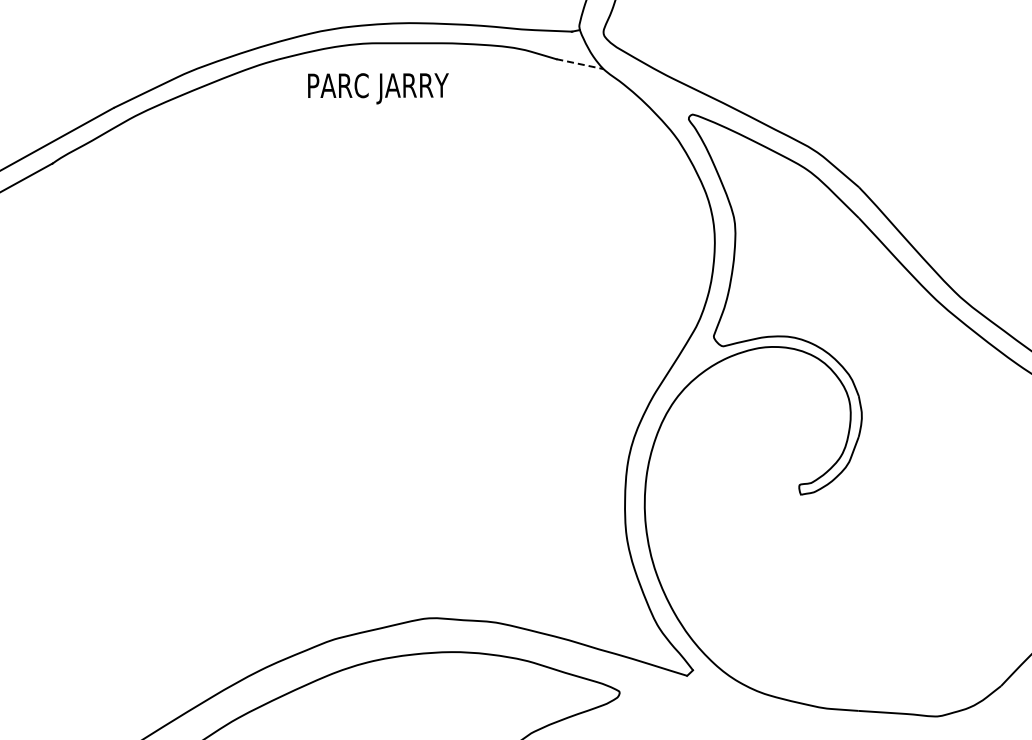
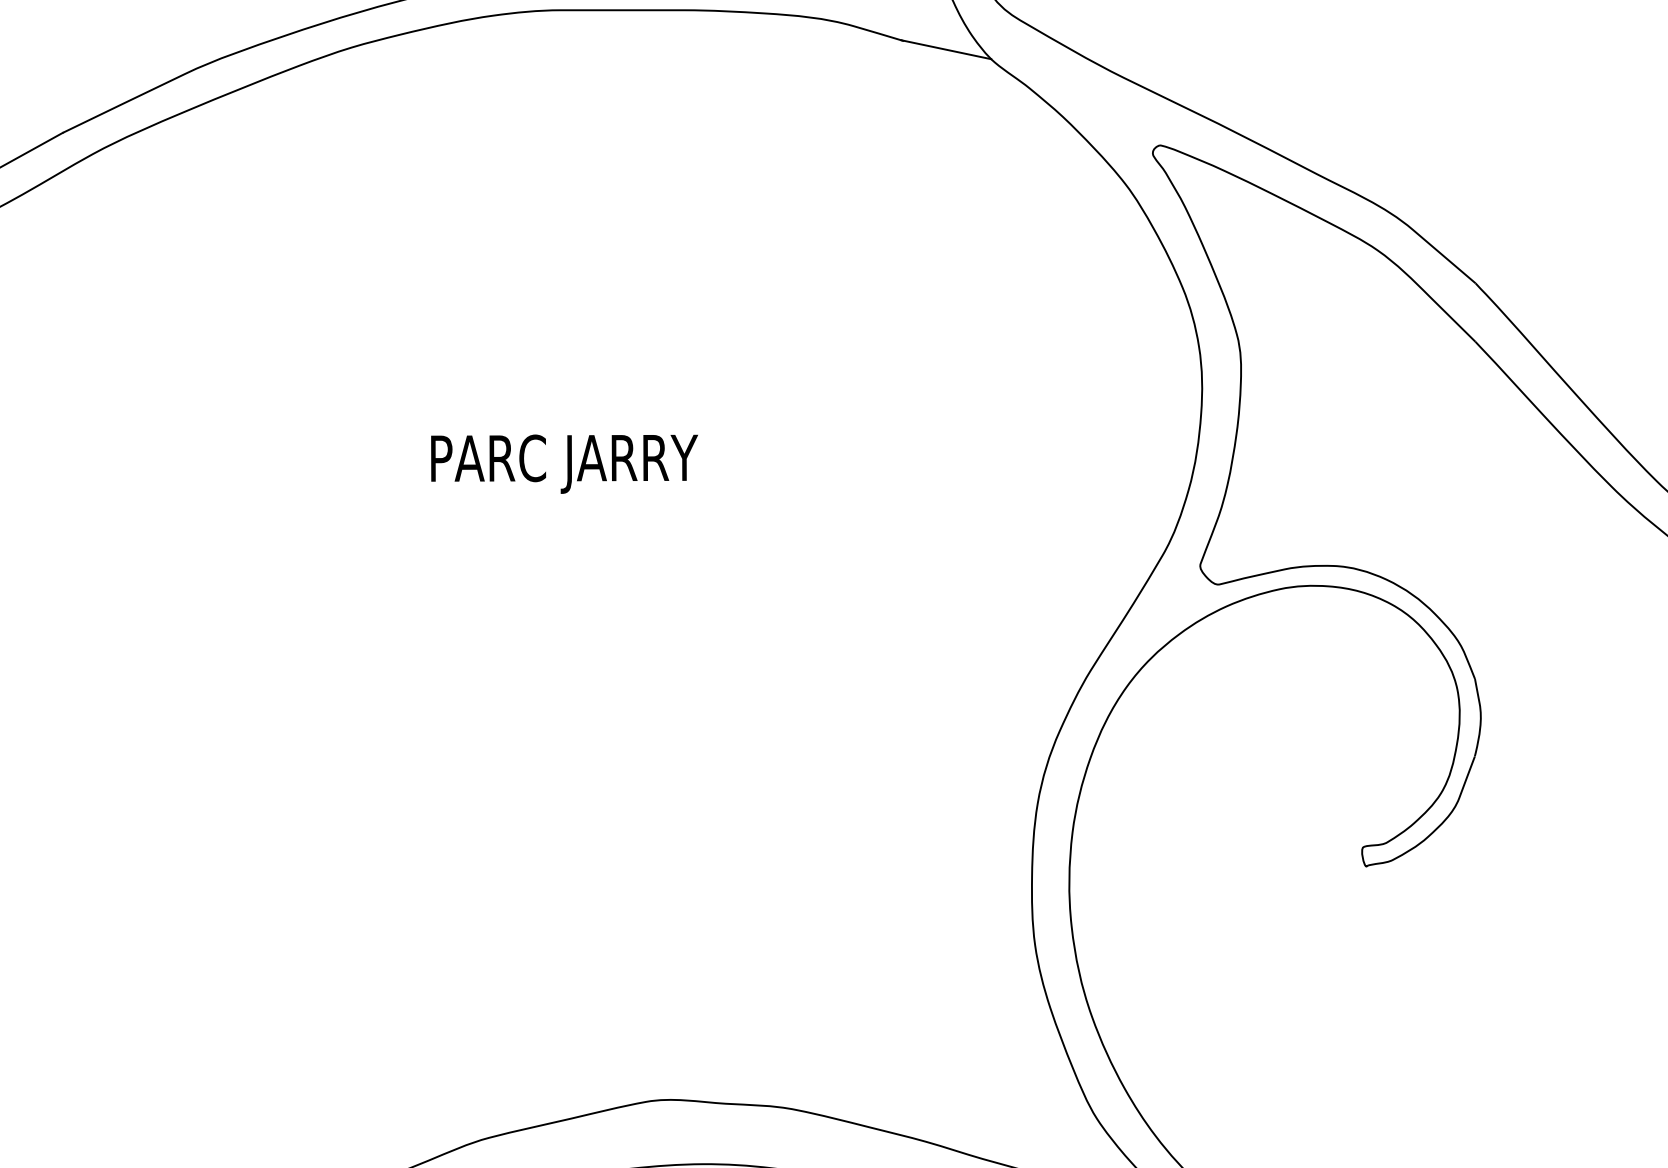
line: (580, 64) -> (947, 50), dashed -> solid
text: (378, 88) -> (564, 463), moved

